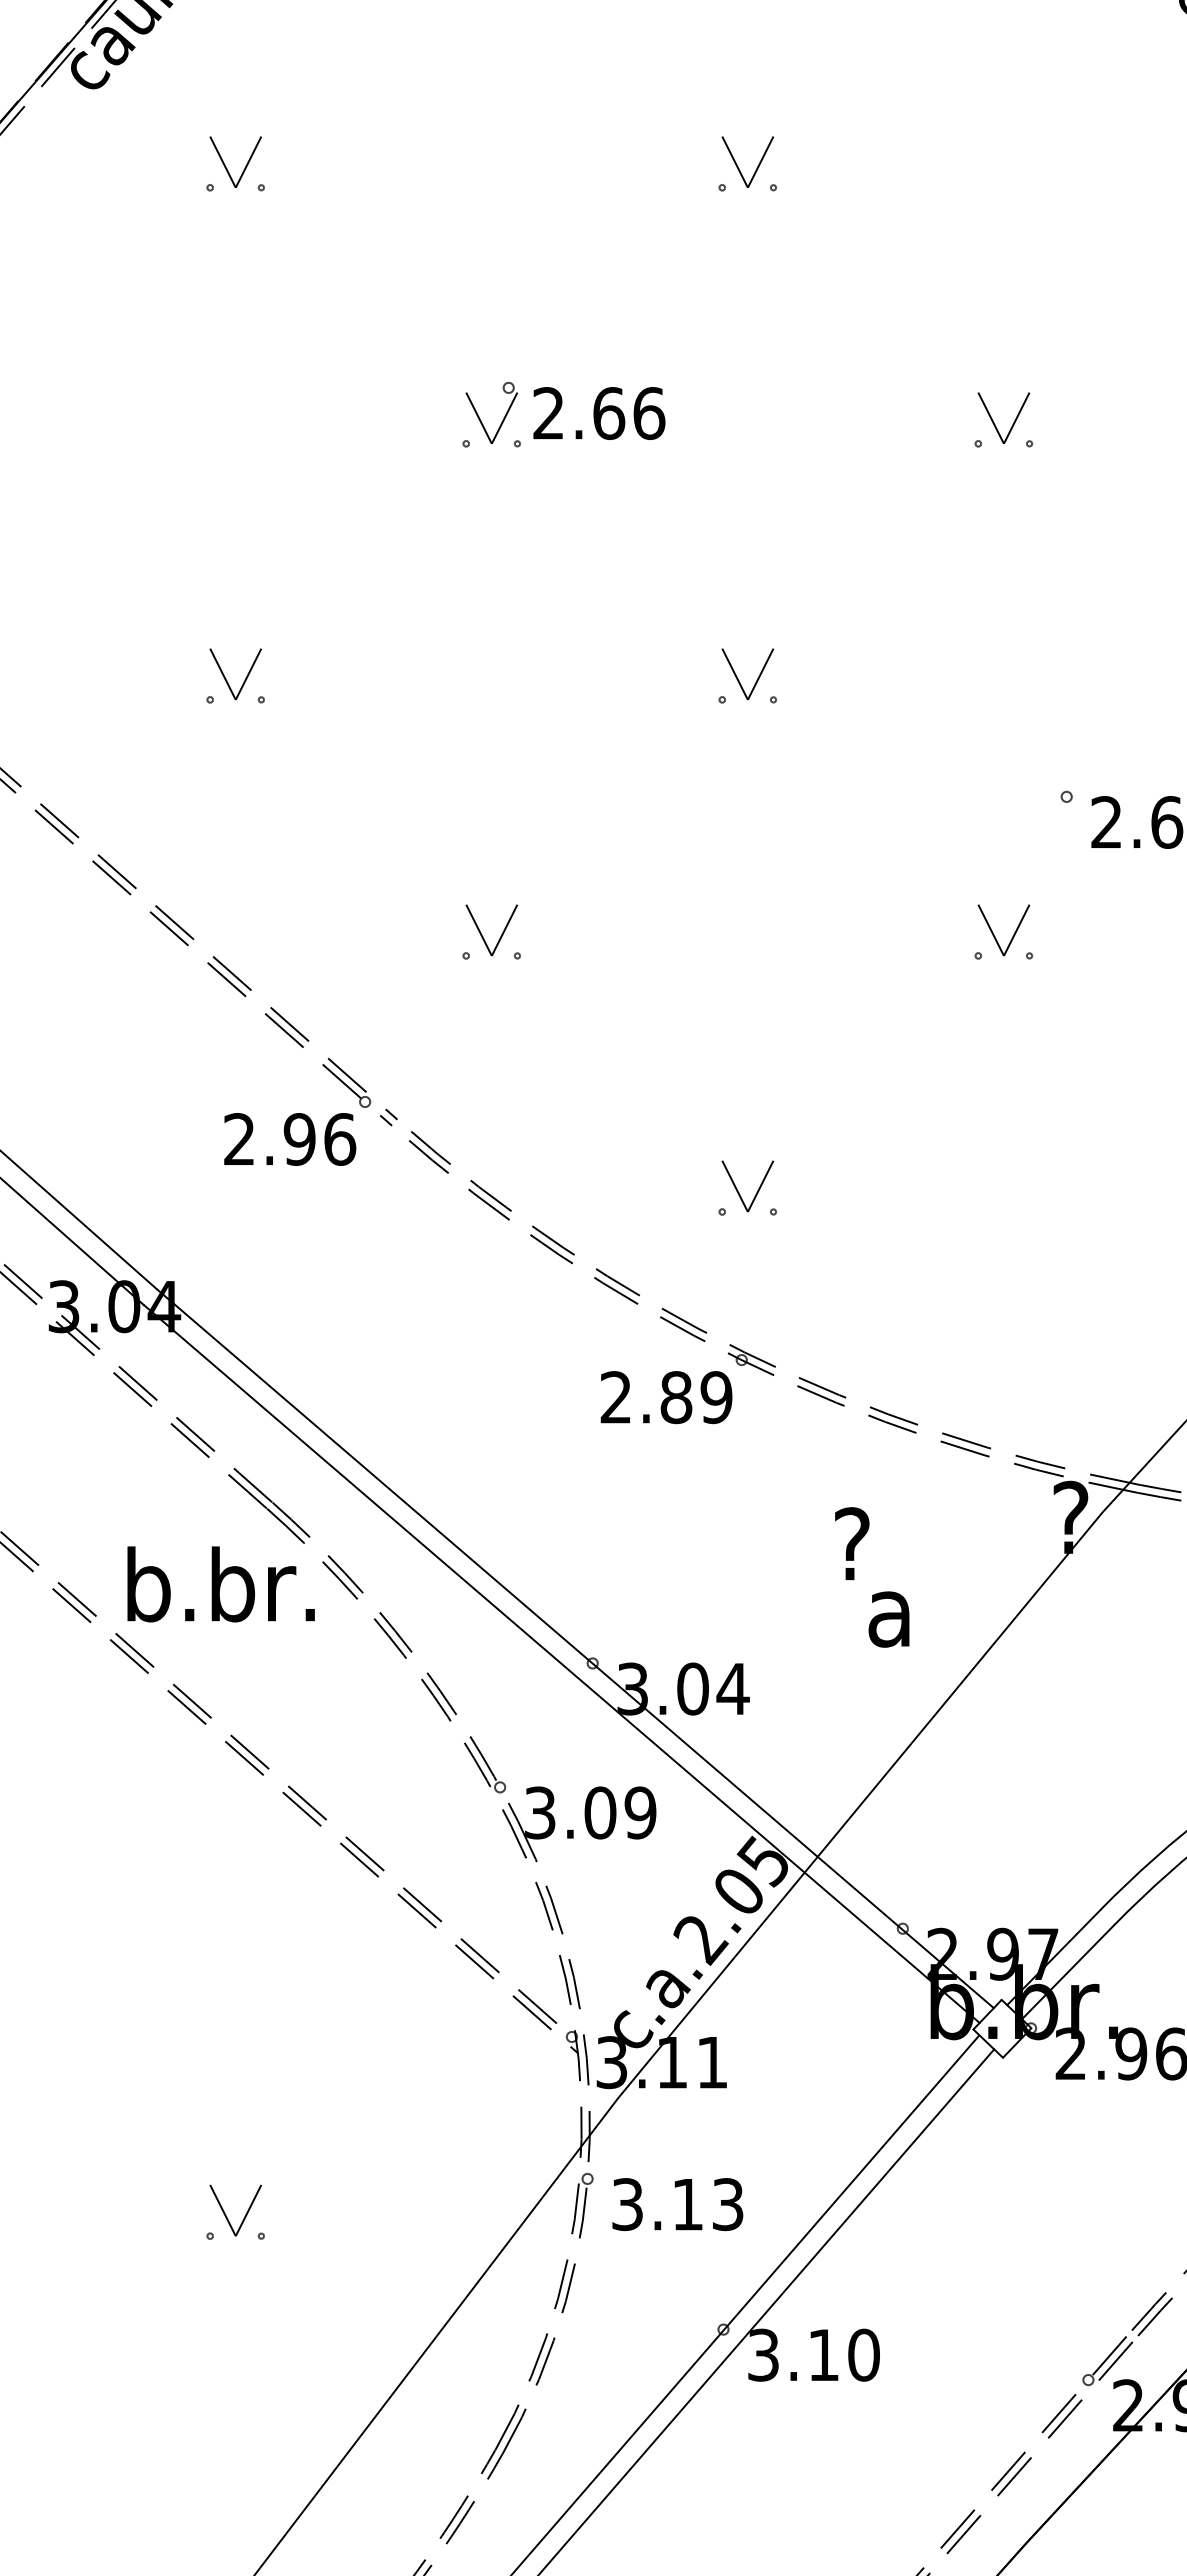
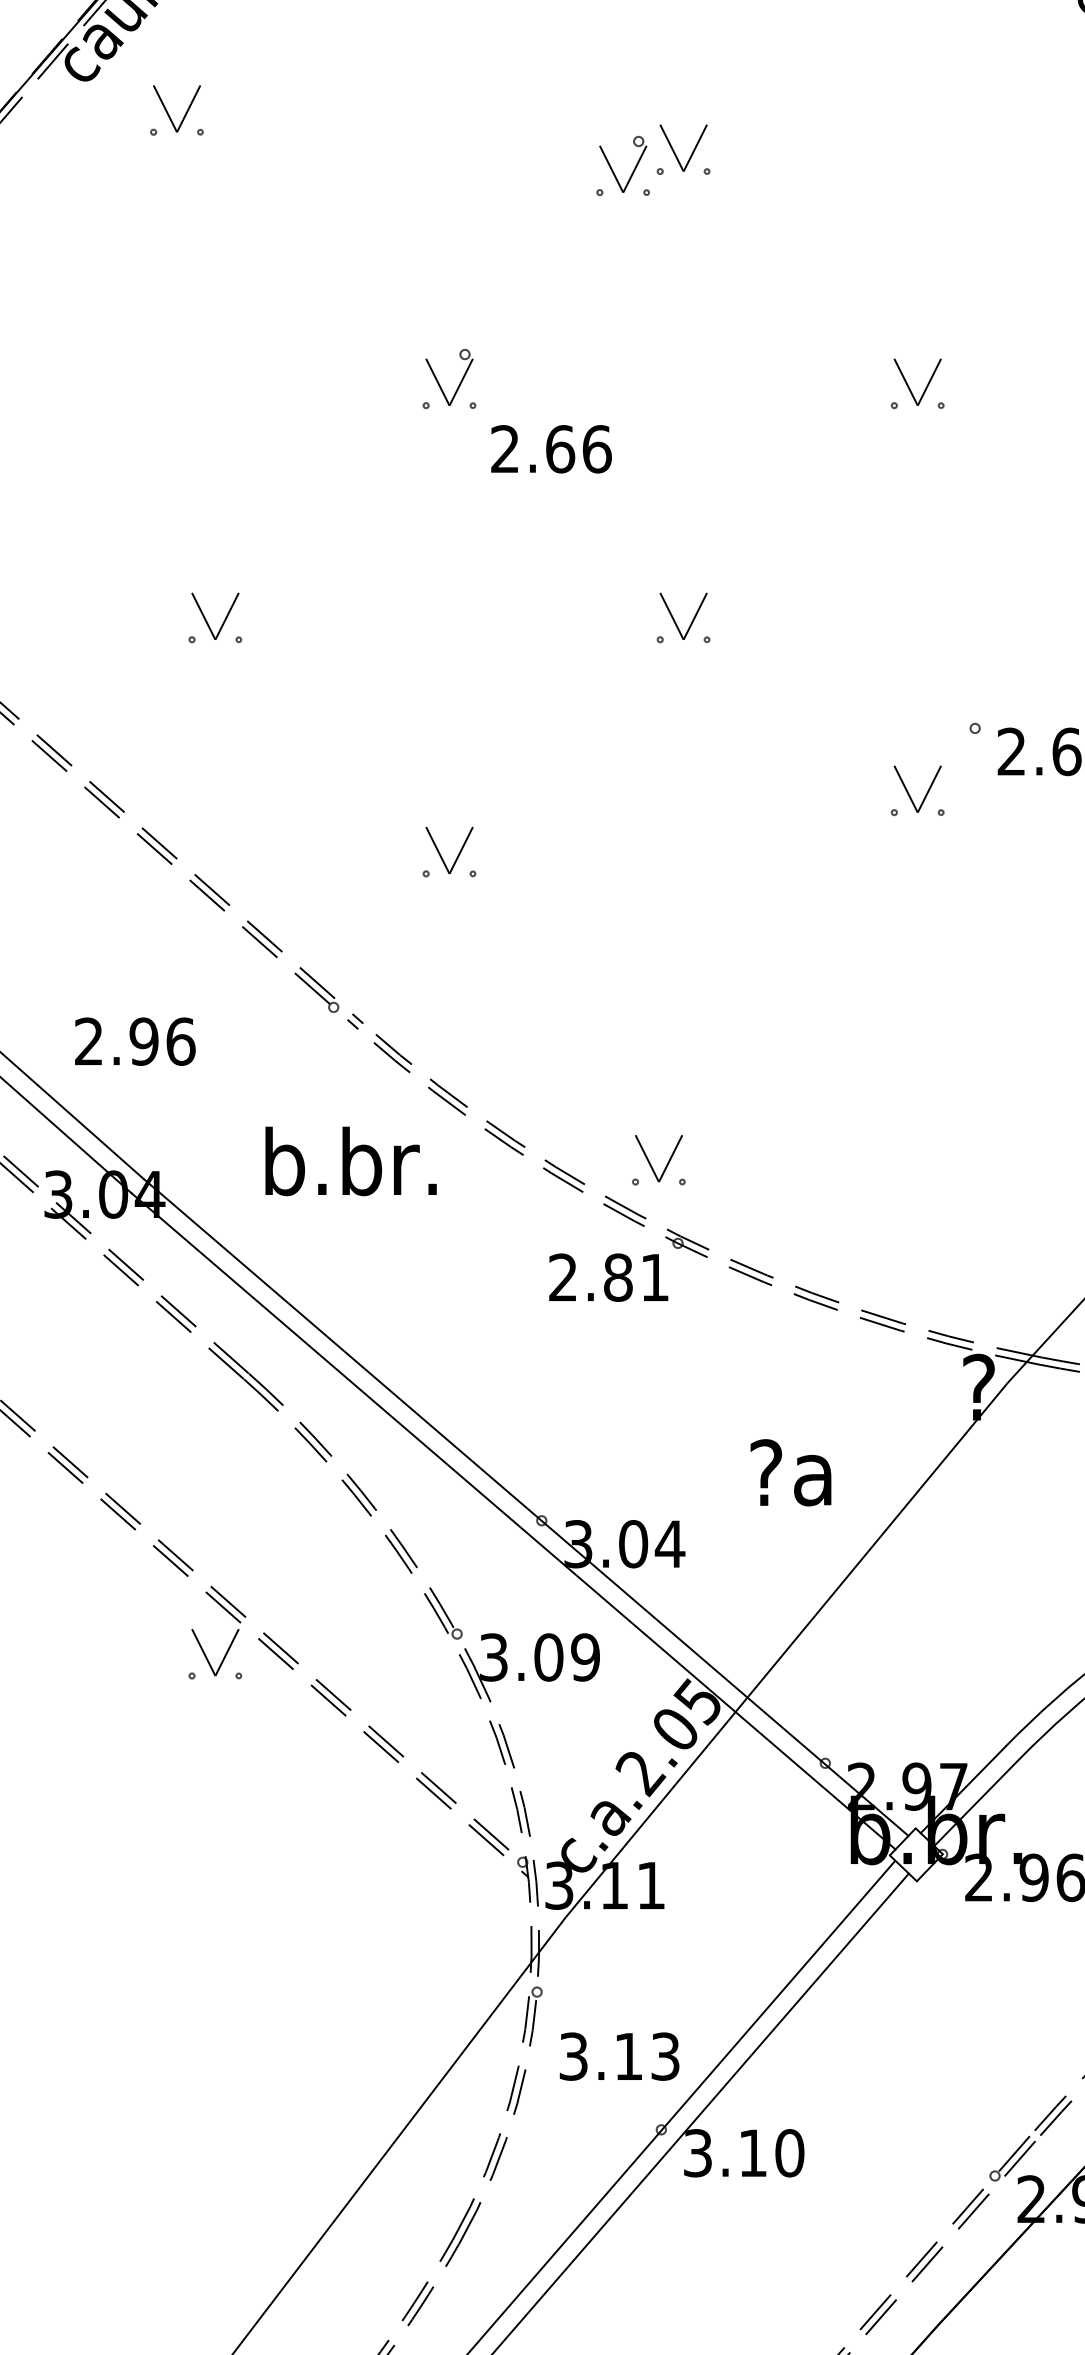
part: (227, 168) -> (169, 114), moved
part: (671, 187) -> (613, 171), added
text: (599, 413) -> (551, 449), moved
part: (995, 936) -> (910, 794), moved
text: (290, 1139) -> (135, 1041), moved
part: (739, 1192) -> (651, 1164), moved
text: (716, 1397) -> (654, 1277), 2.89 -> 2.81
text: (852, 1543) -> (766, 1472), moved
text: (220, 1584) -> (350, 1161), moved
text: (677, 2204) -> (619, 2056), moved
part: (226, 2215) -> (206, 1657), moved

